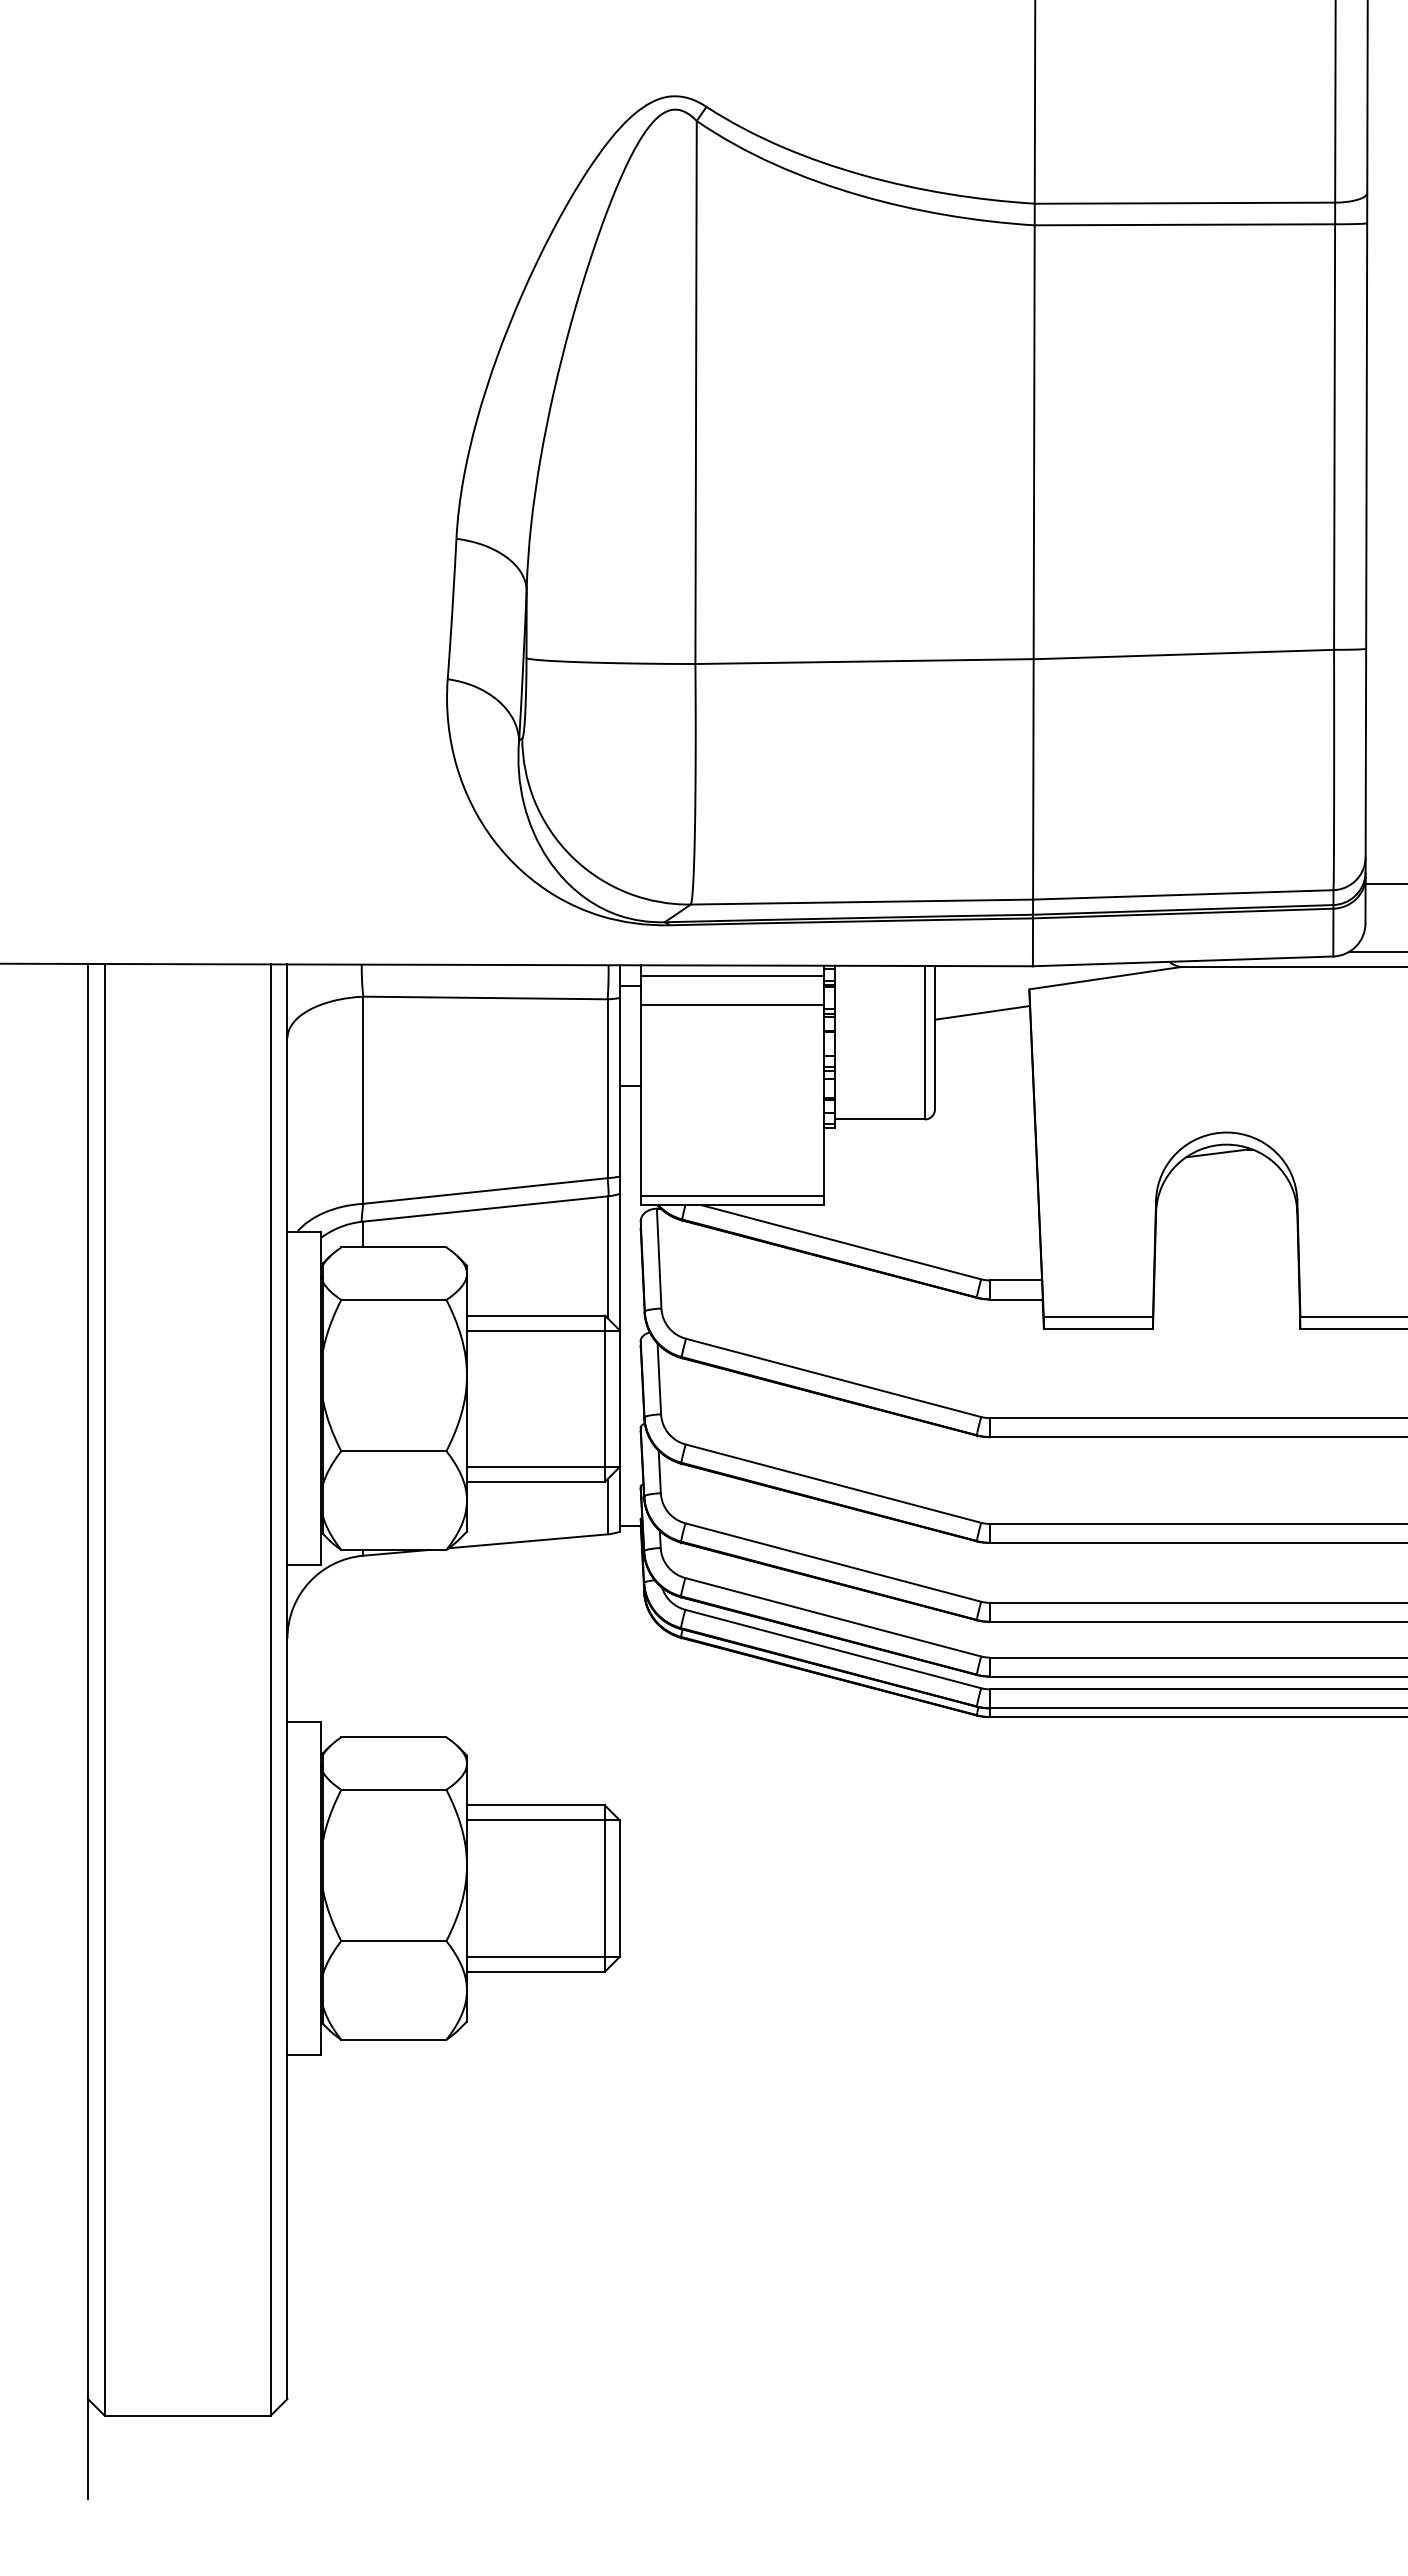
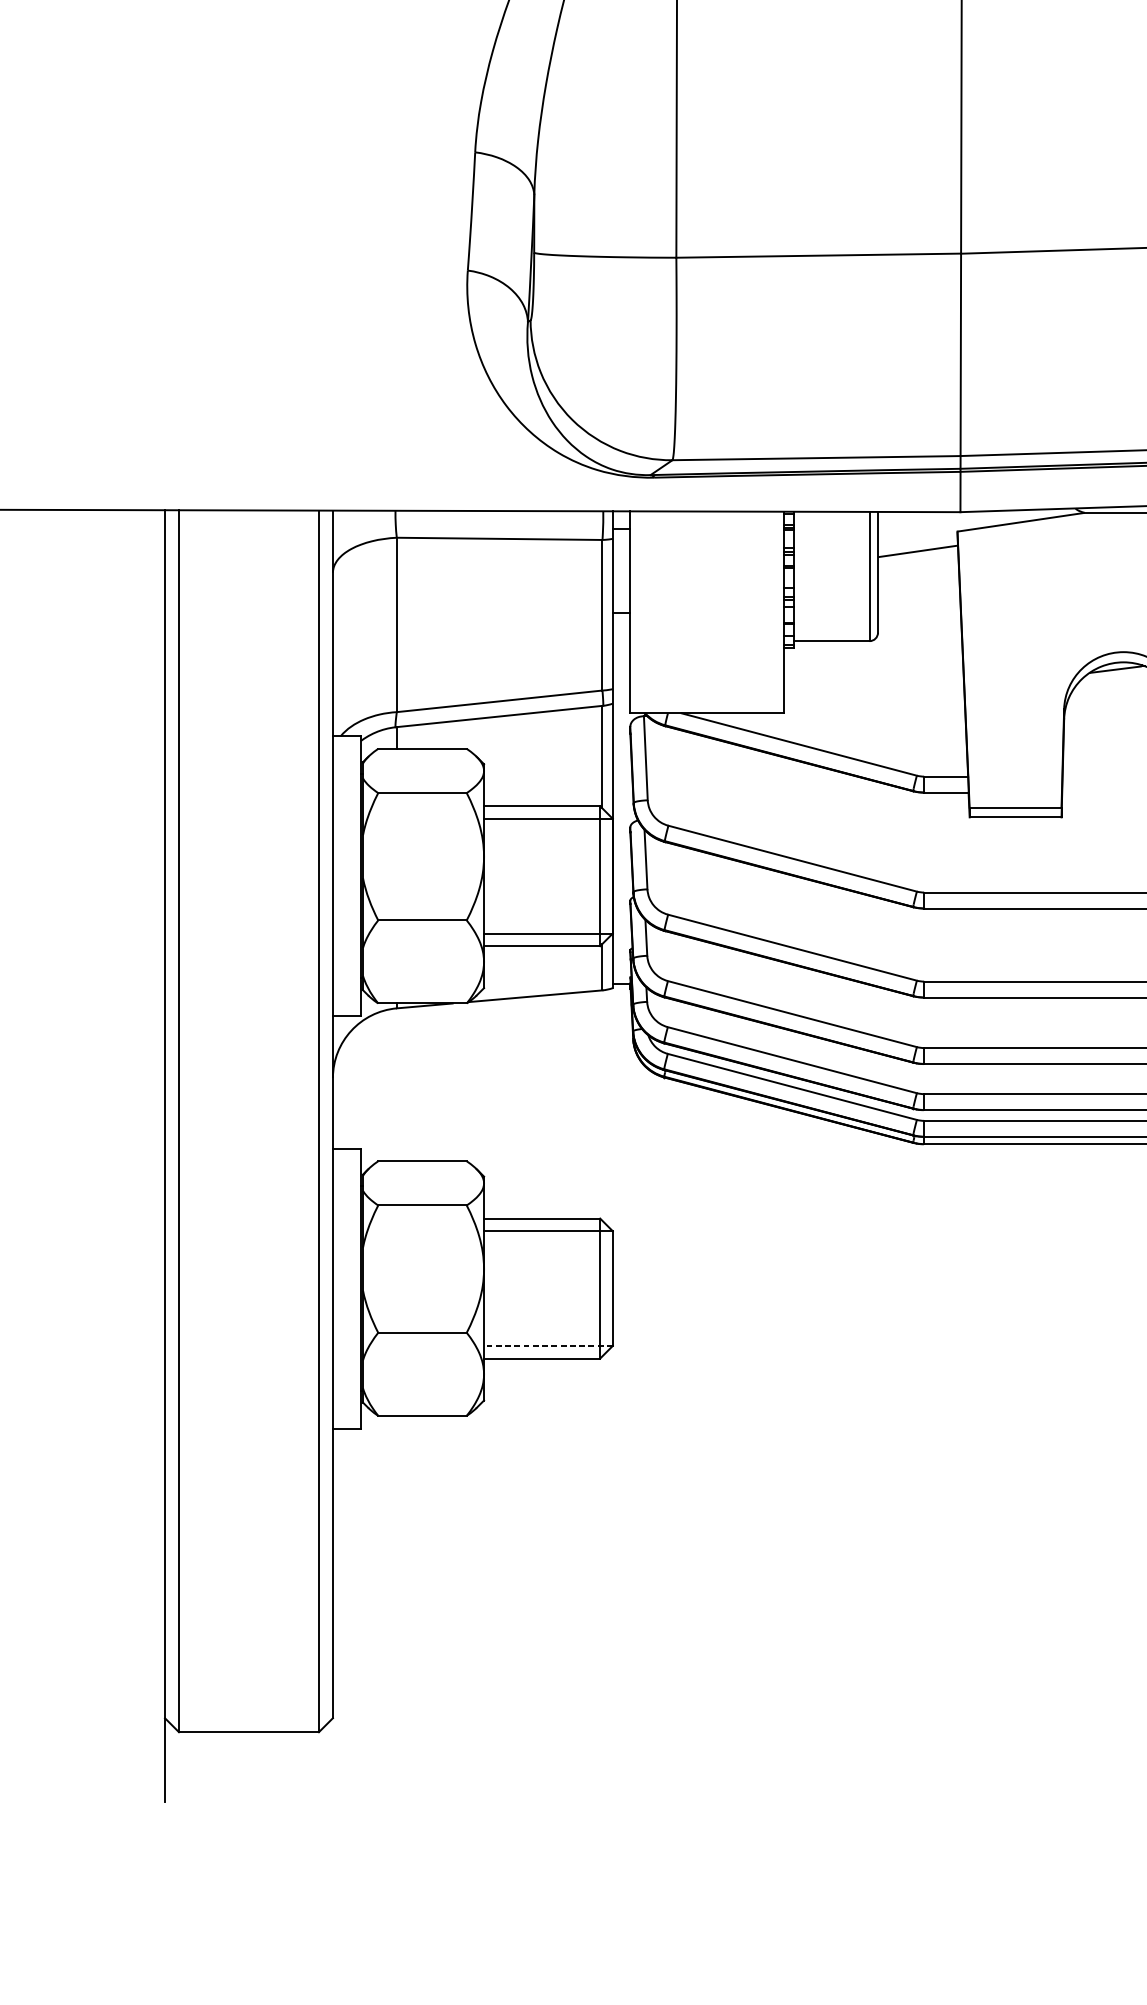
line: (731, 976) -> (706, 520), removed
line: (731, 1004) -> (706, 544), removed
line: (731, 1196) -> (706, 705), removed
line: (542, 1956) -> (547, 1345), solid -> dashed

